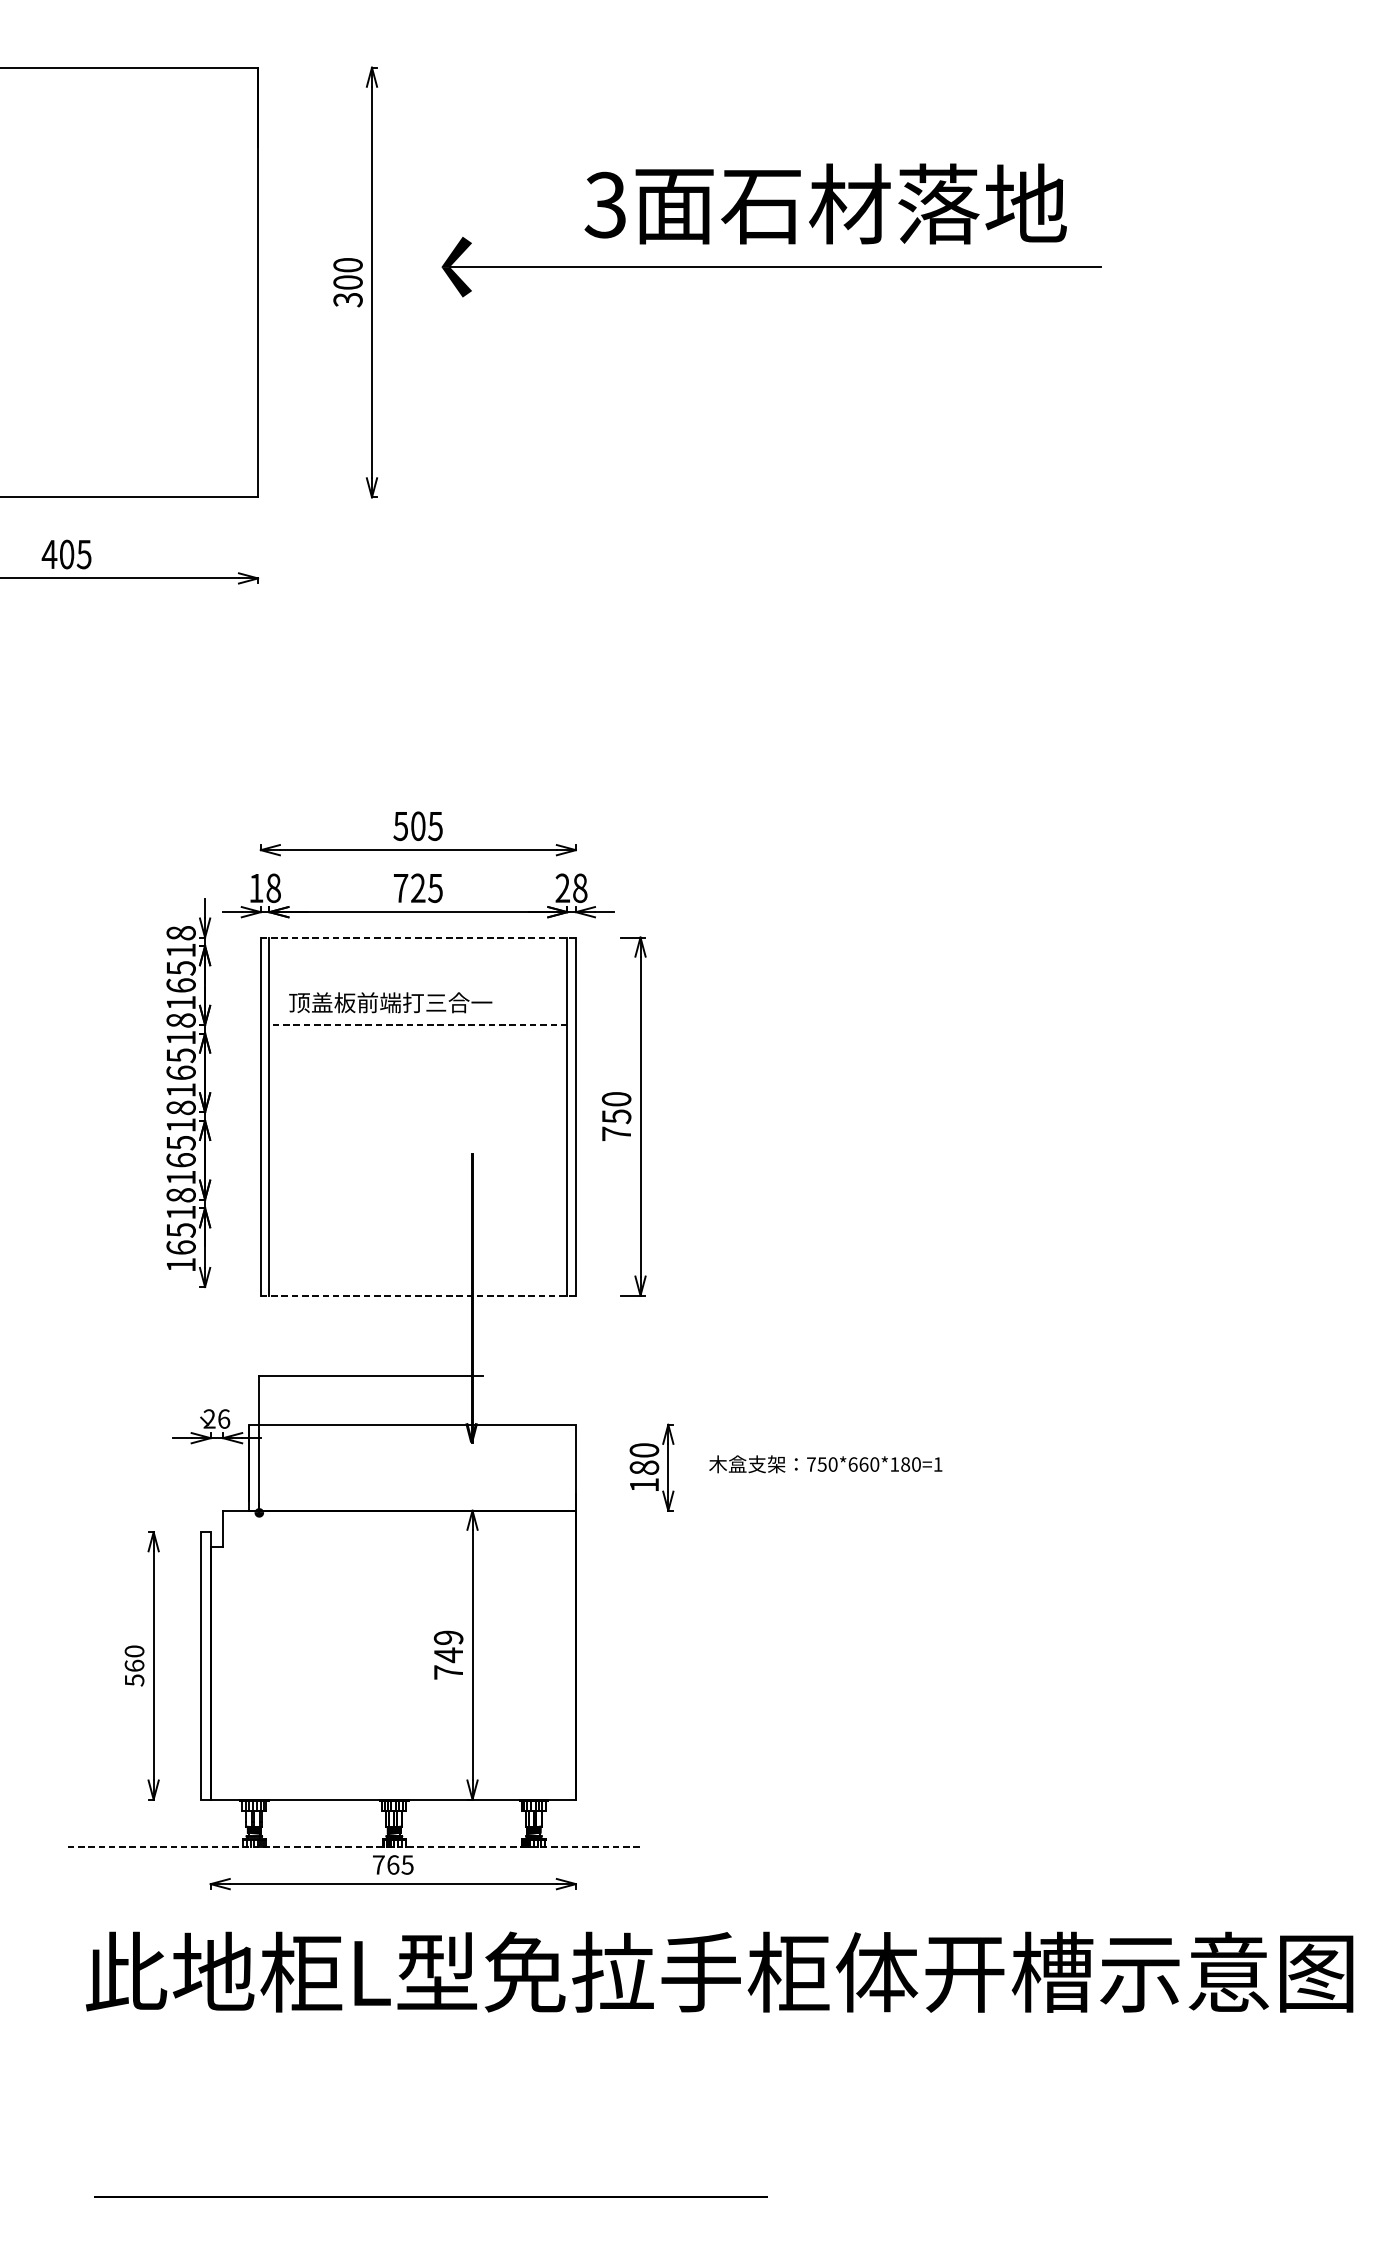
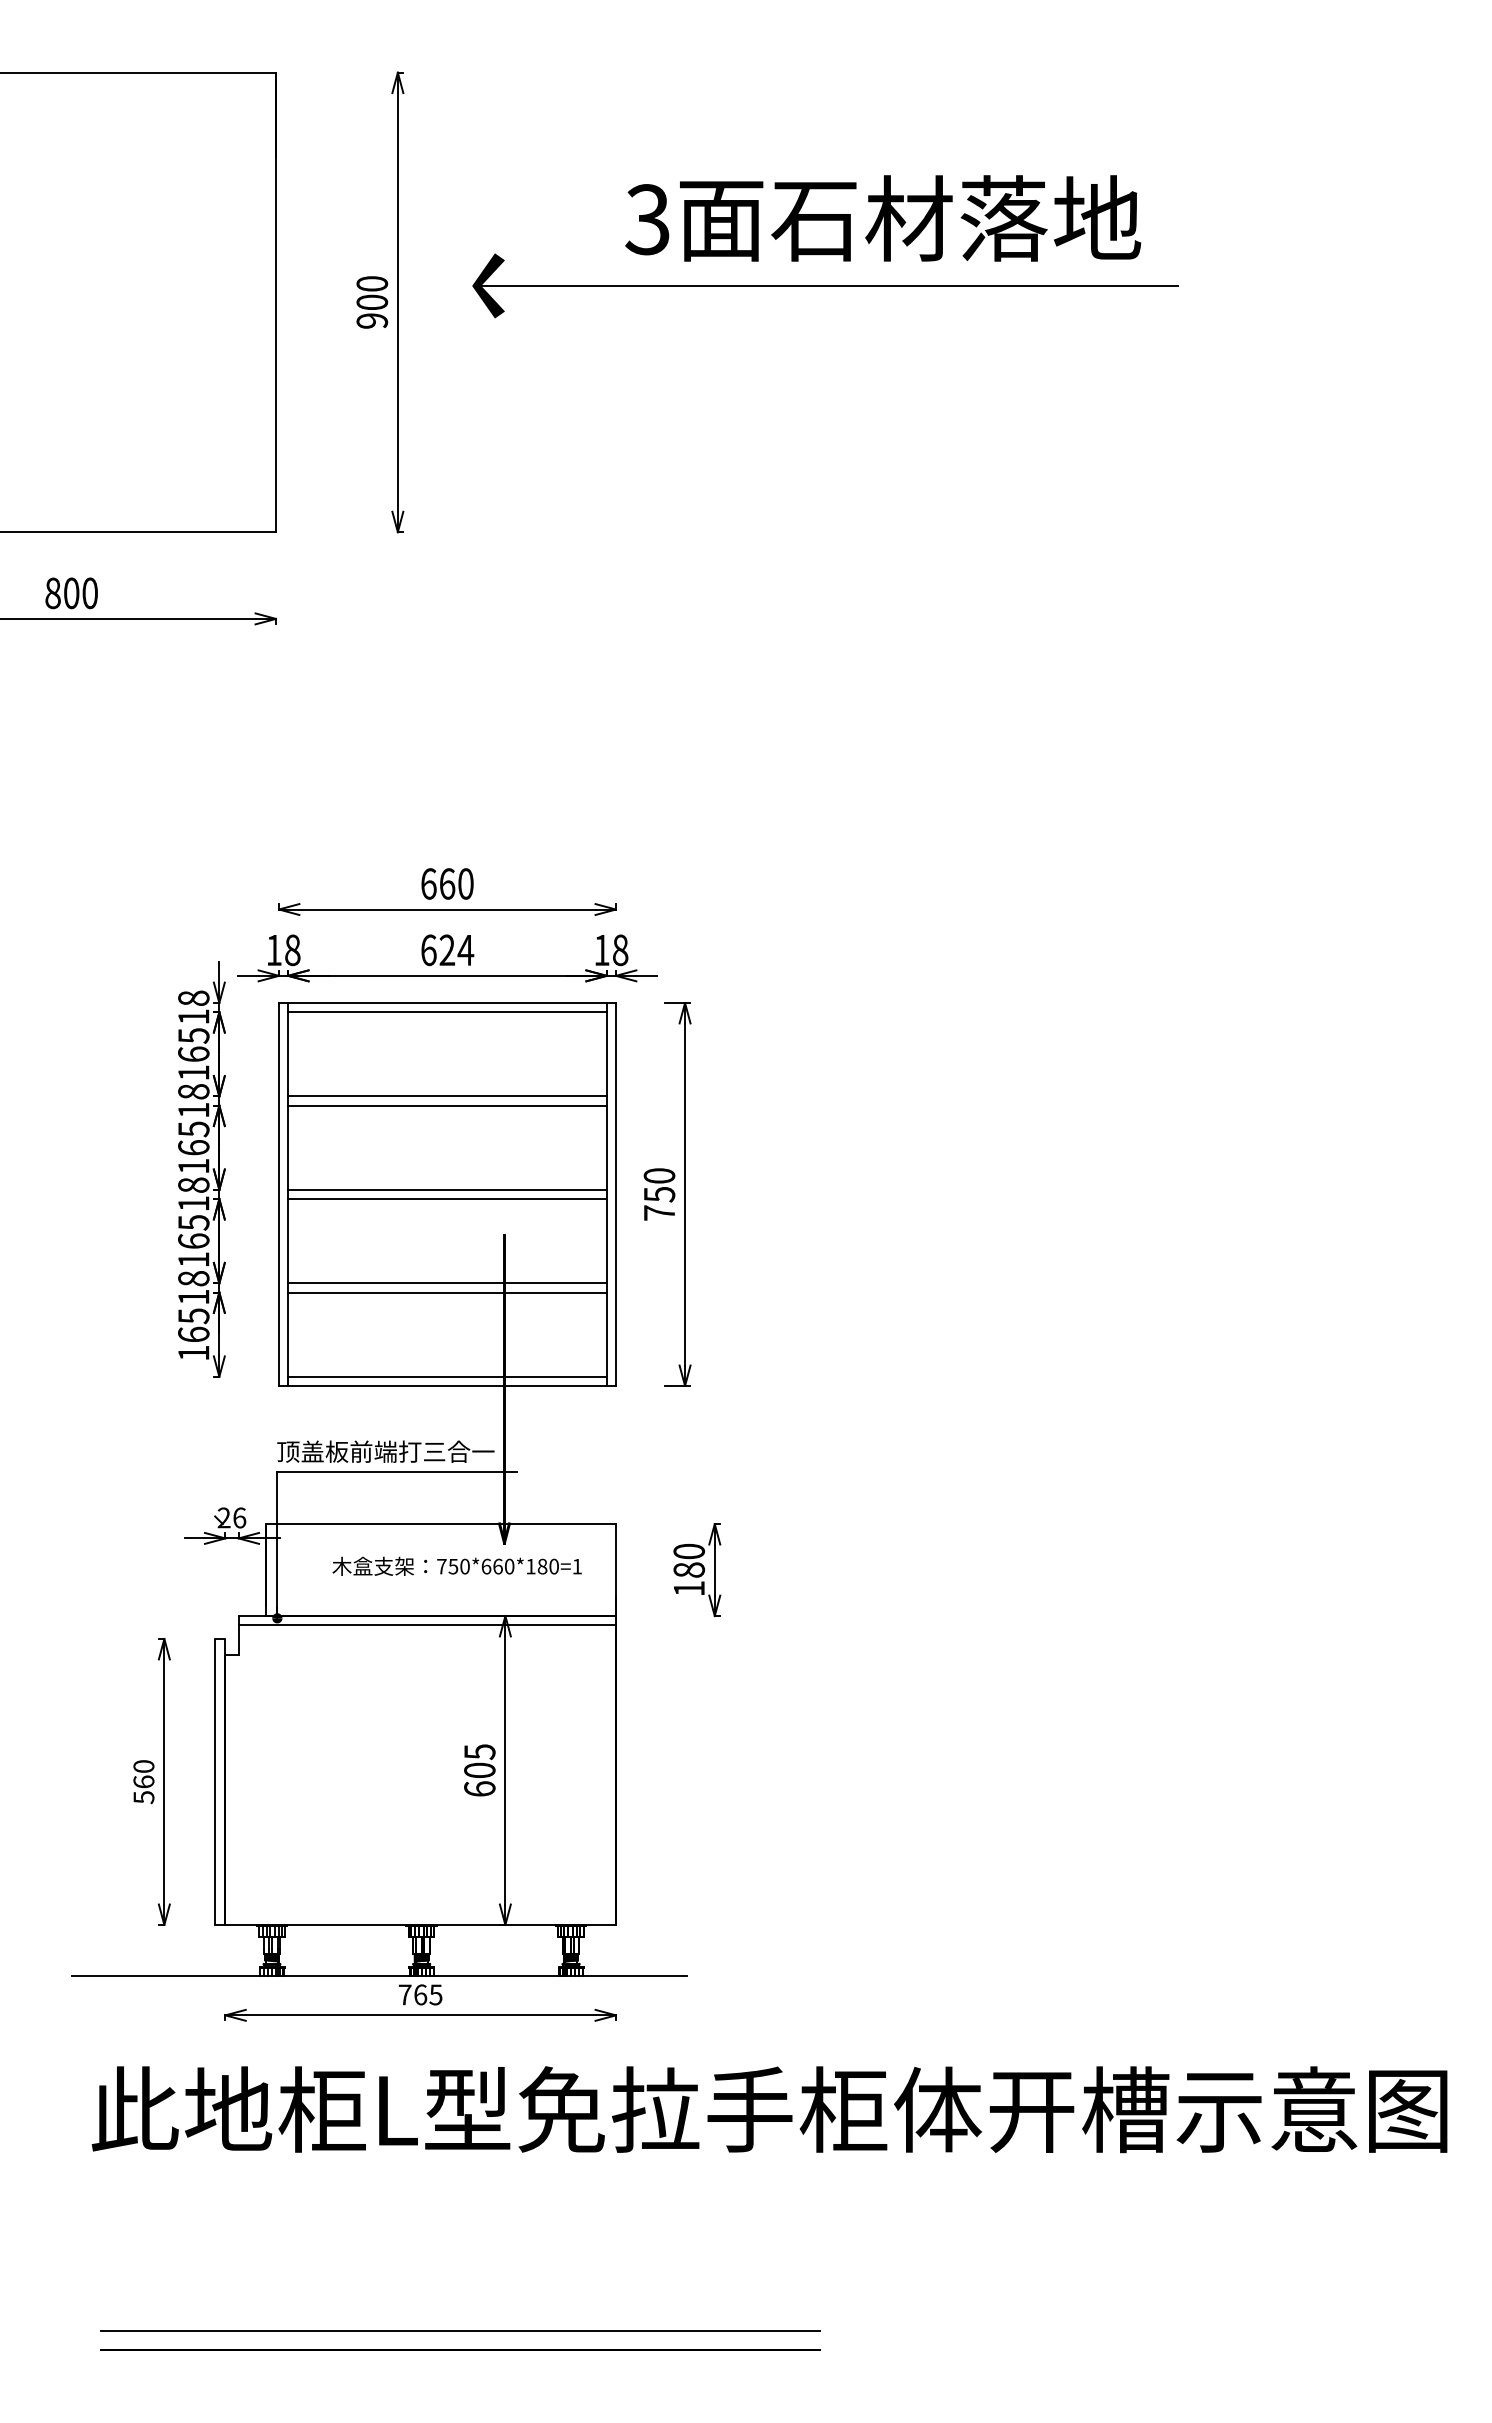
text: (348, 299) -> (372, 320), 300 -> 900
text: (65, 554) -> (70, 593), 405 -> 800
text: (417, 825) -> (446, 883), 505 -> 660
text: (562, 887) -> (601, 949), 28 -> 18
text: (418, 888) -> (447, 950), 725 -> 624
line: (418, 938) -> (447, 1003), dashed -> solid
line: (418, 946) -> (447, 1012), added
text: (390, 1002) -> (385, 1451), moved
line: (417, 1024) -> (446, 1096), dashed -> solid
line: (418, 1033) -> (447, 1105), added
line: (418, 1111) -> (447, 1189), added
line: (418, 1121) -> (447, 1199), added
line: (418, 1199) -> (447, 1283), added
line: (418, 1208) -> (447, 1292), added
line: (418, 1286) -> (447, 1376), added
line: (418, 1295) -> (447, 1385), dashed -> solid
text: (825, 1463) -> (456, 1565), moved
line: (398, 1519) -> (426, 1625), added
text: (448, 1655) -> (479, 1770), 749 -> 605
line: (355, 1846) -> (380, 1975), dashed -> solid
line: (430, 2179) -> (460, 2331), added

